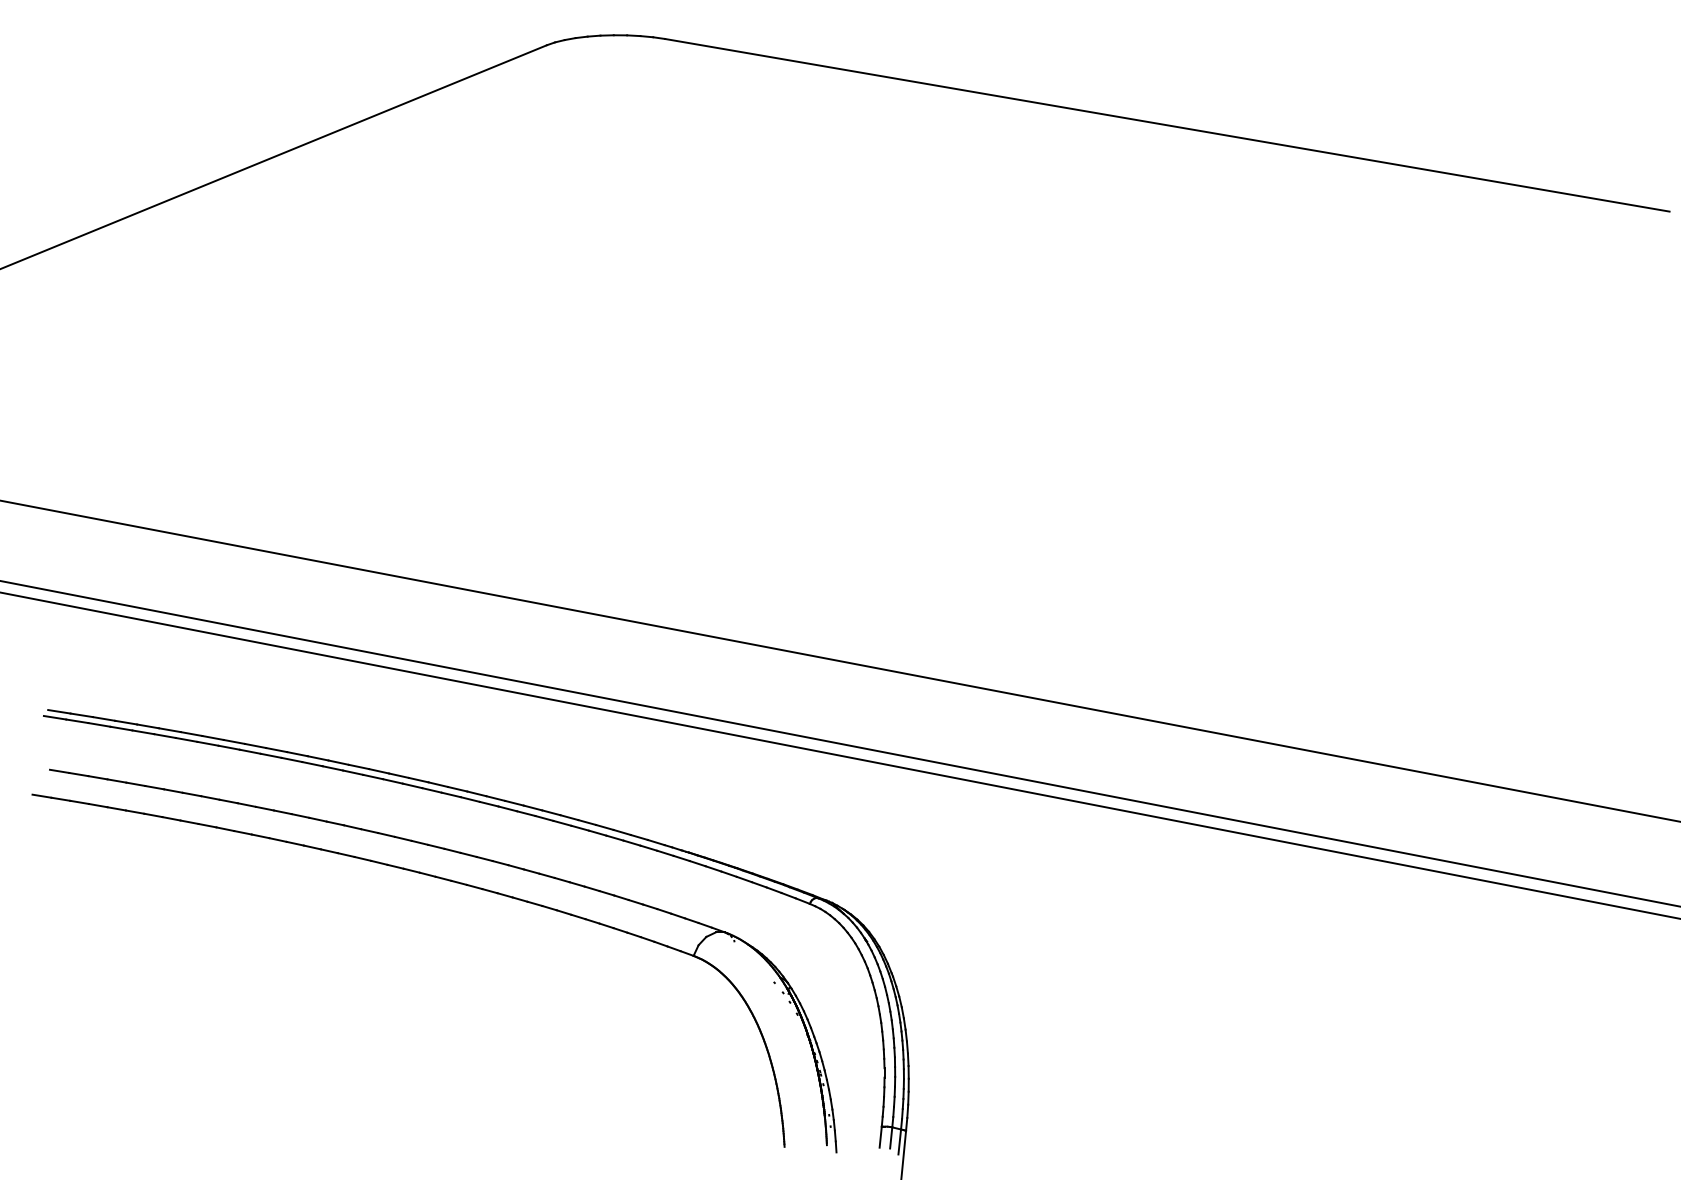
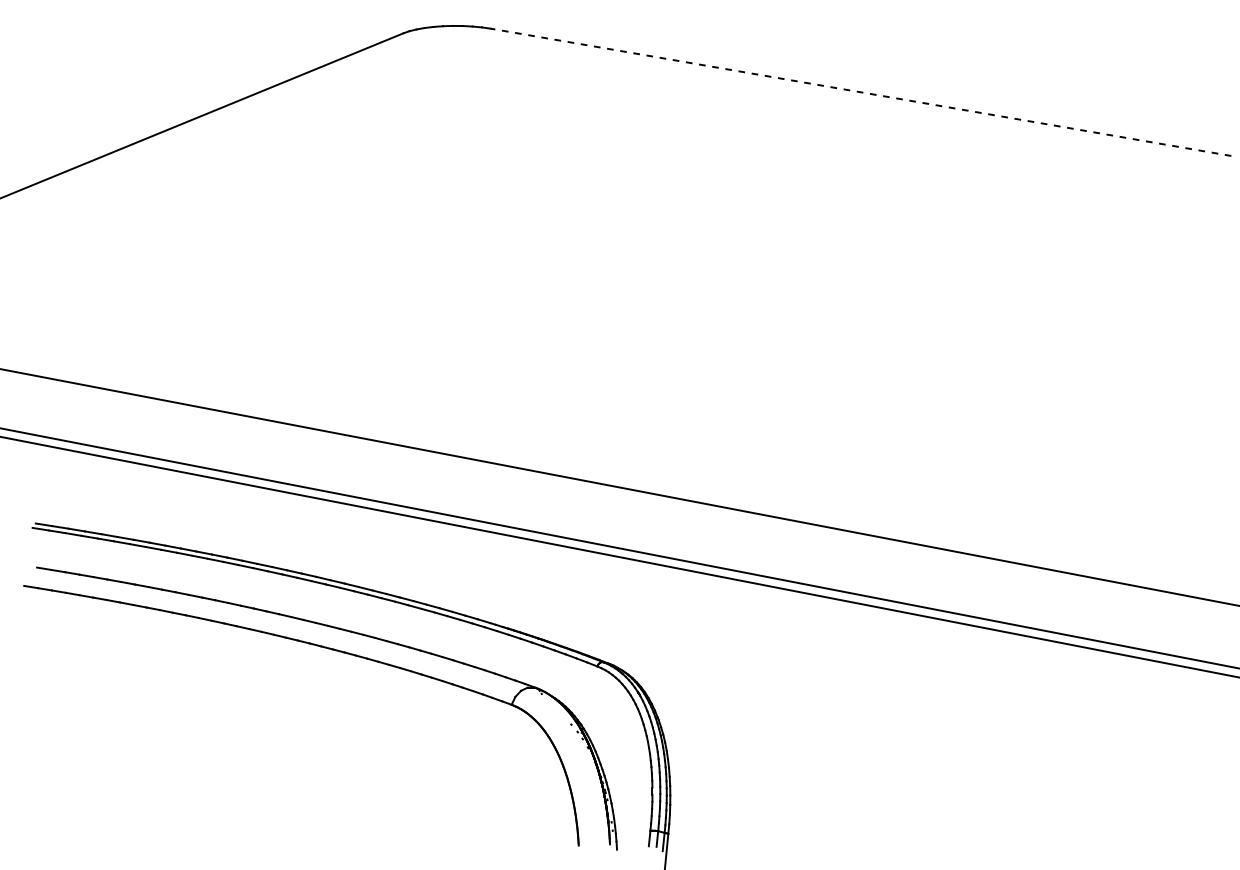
line: (1167, 125) -> (861, 92), solid -> dashed

